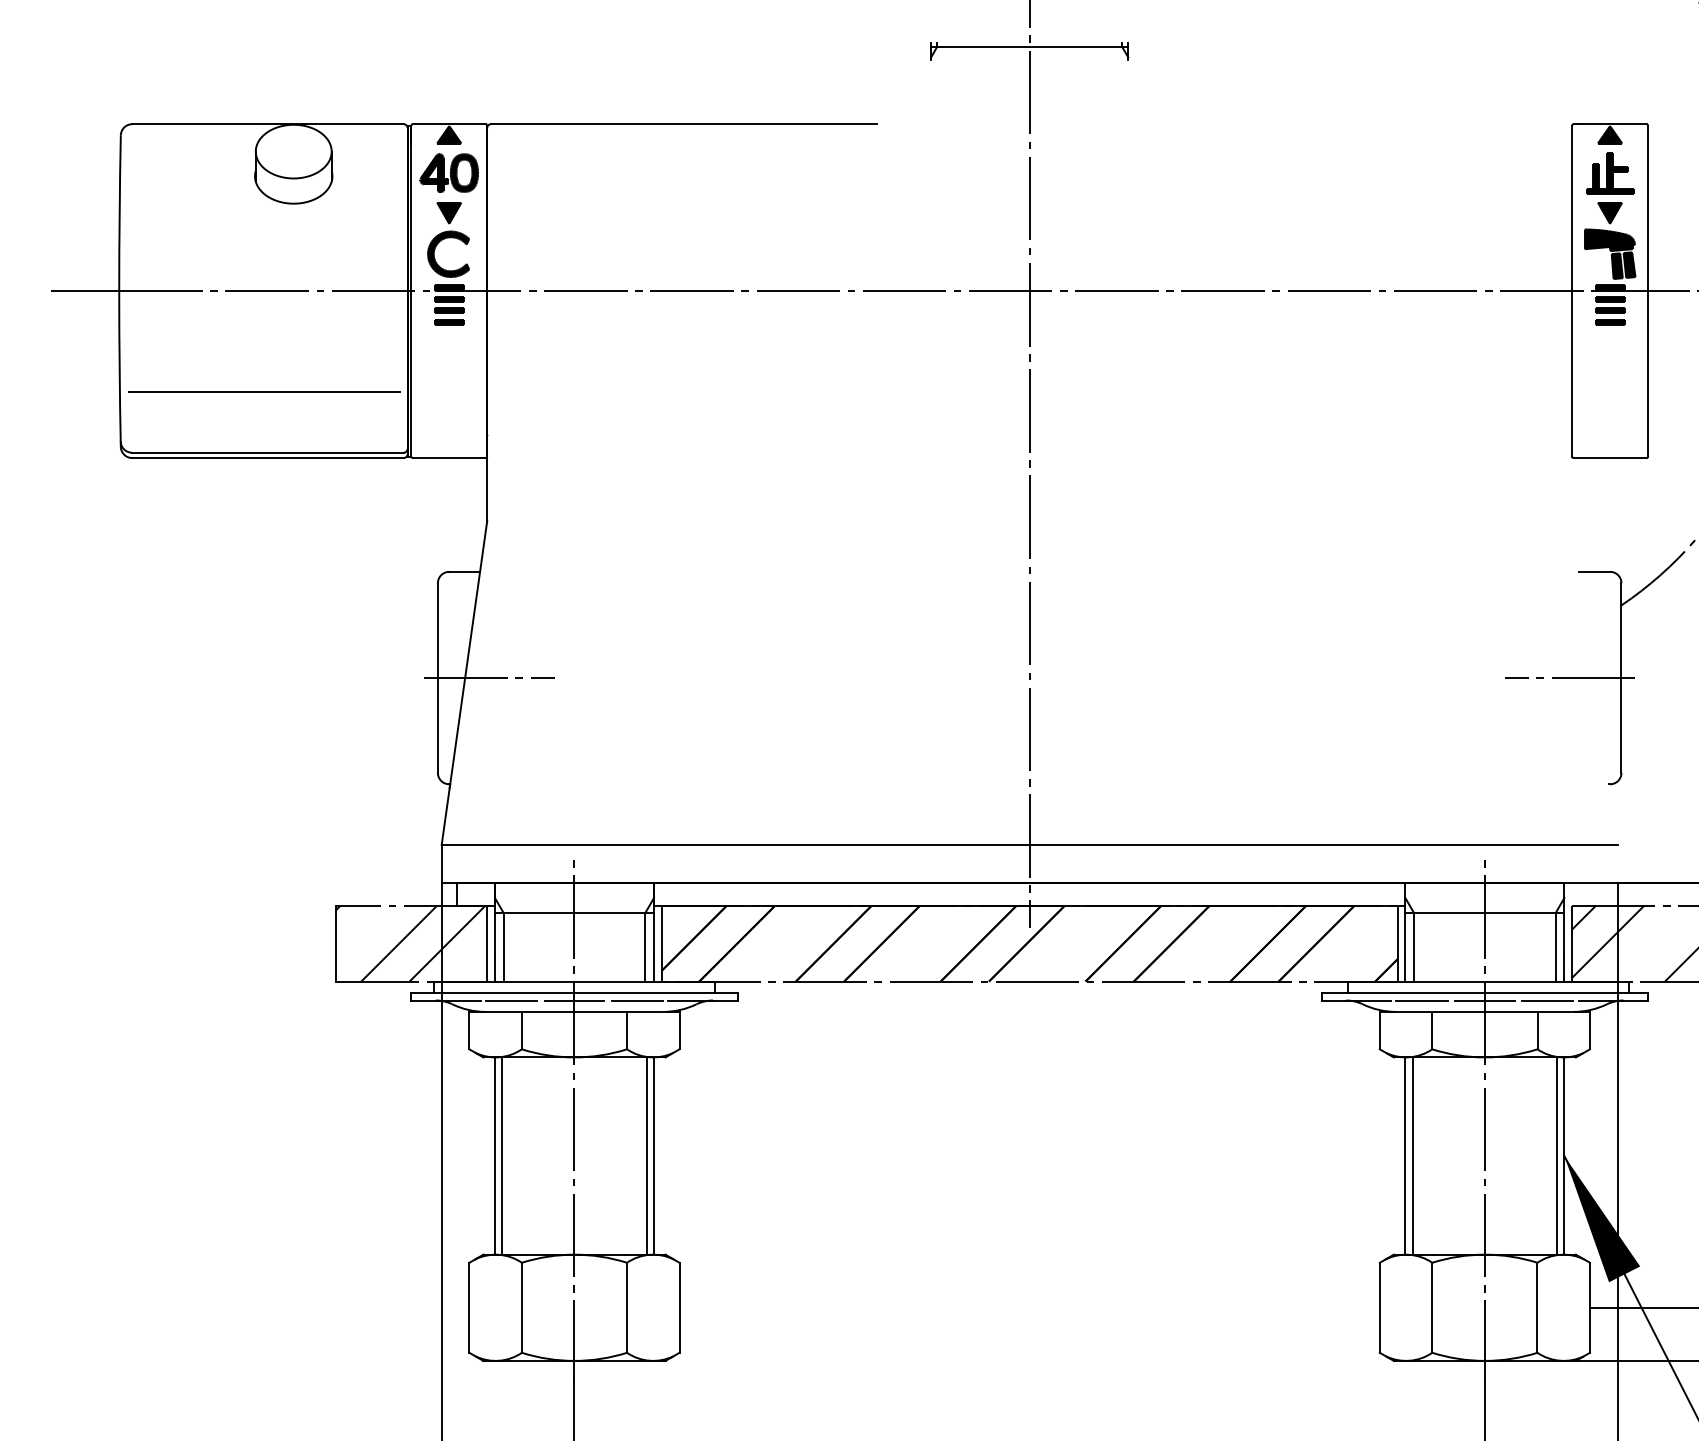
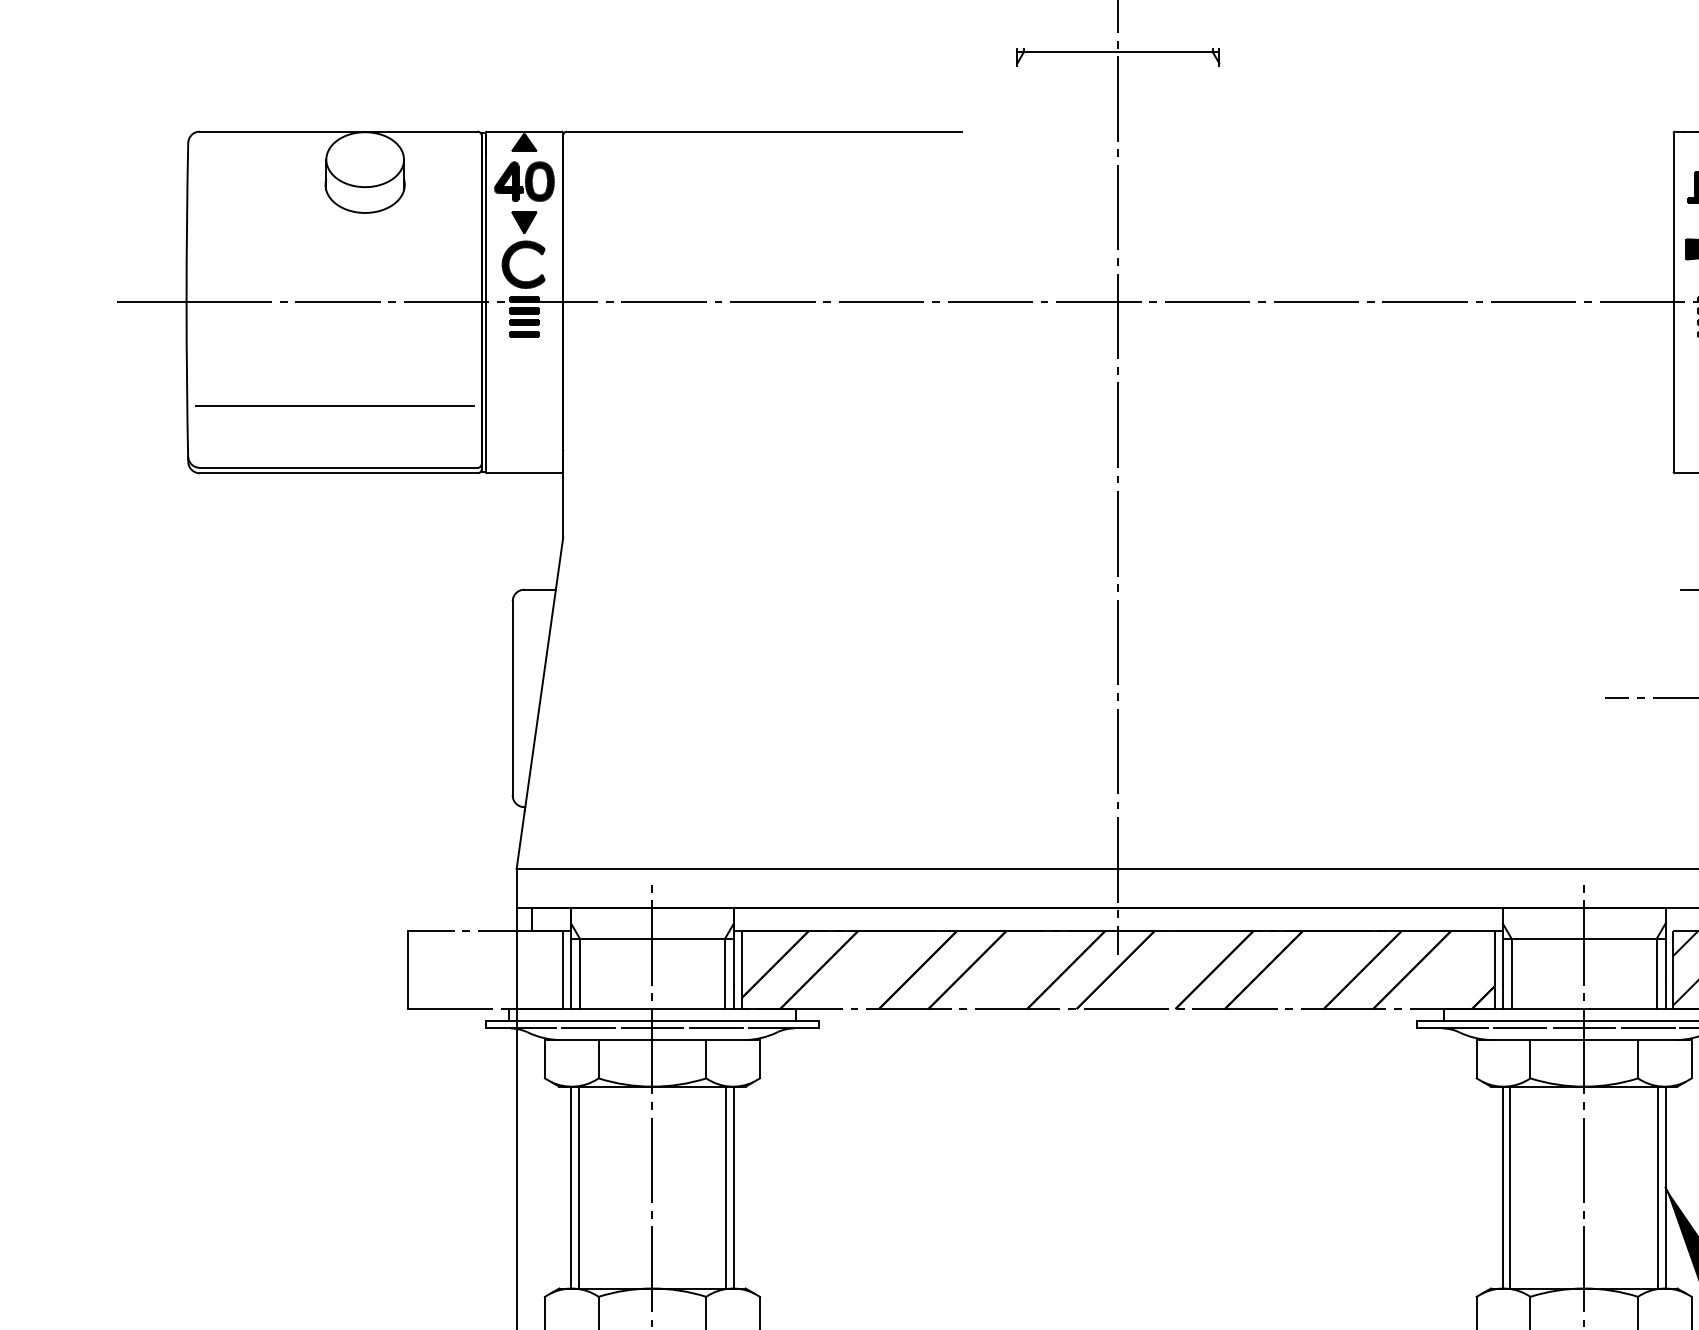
line: (489, 678) -> (565, 698), removed
hatch: (410, 943) -> (484, 970), removed

